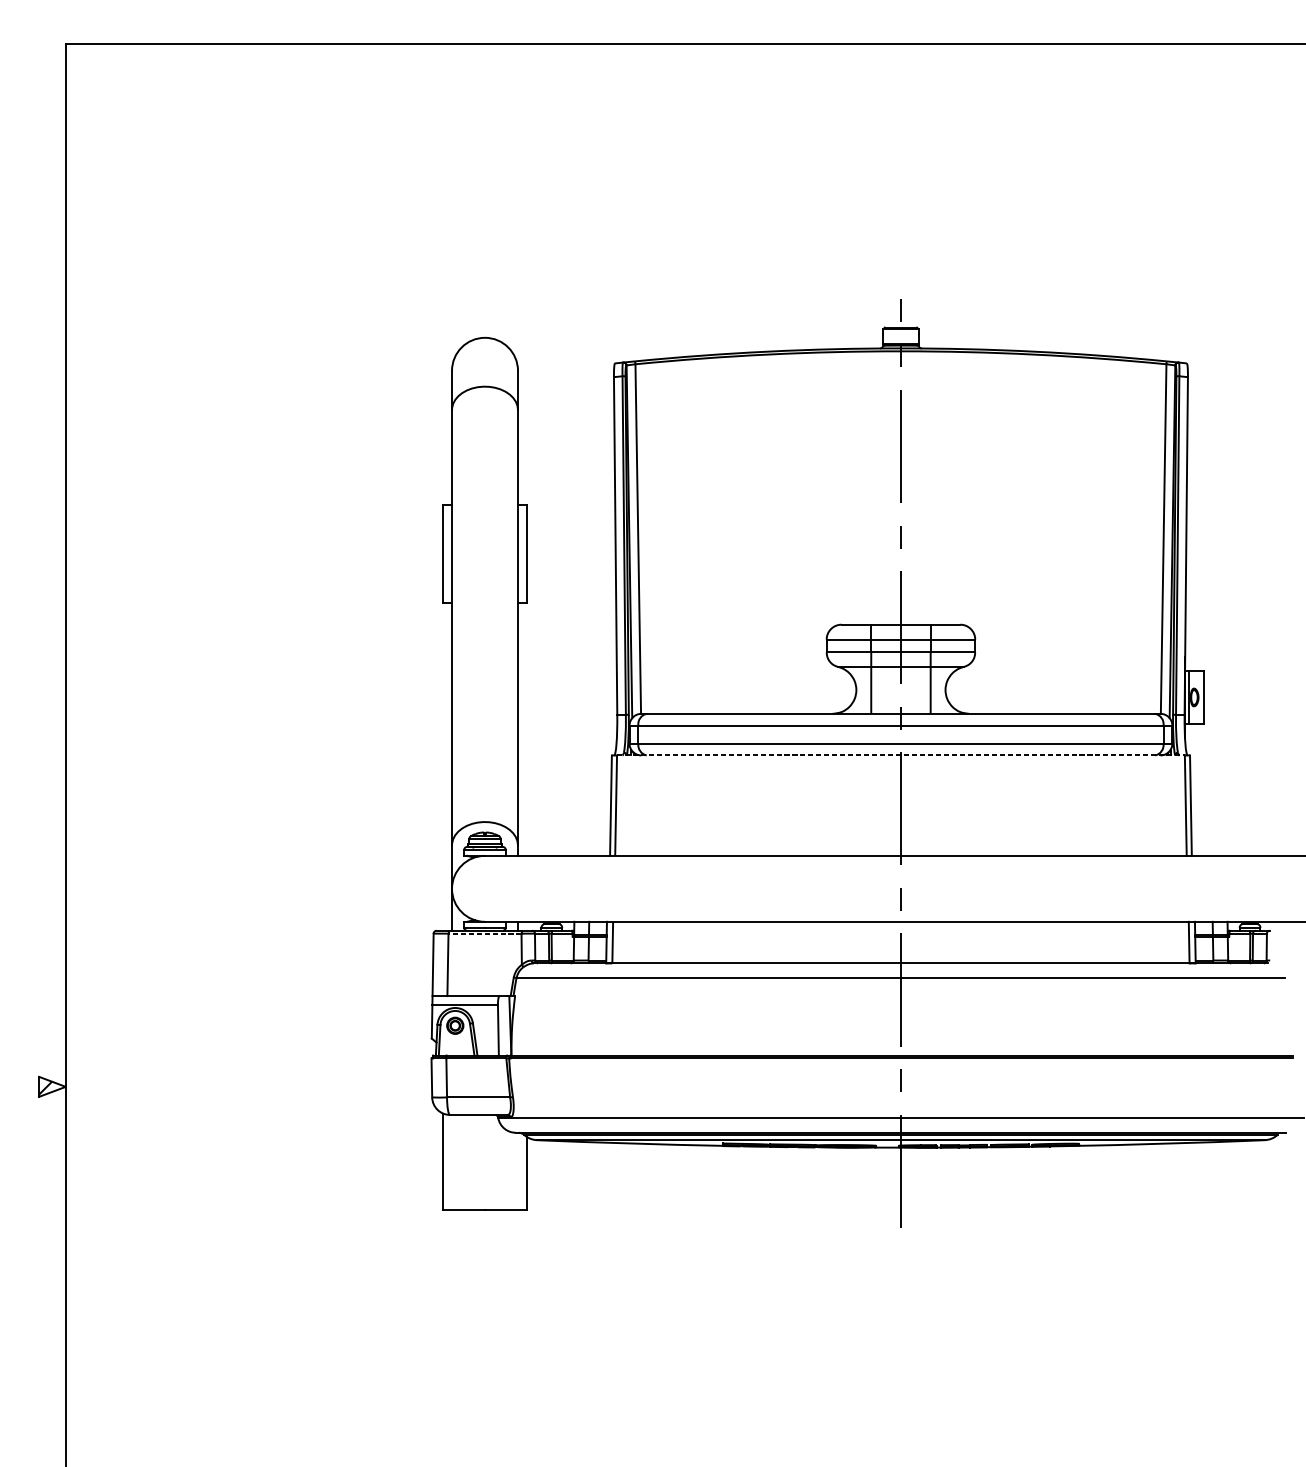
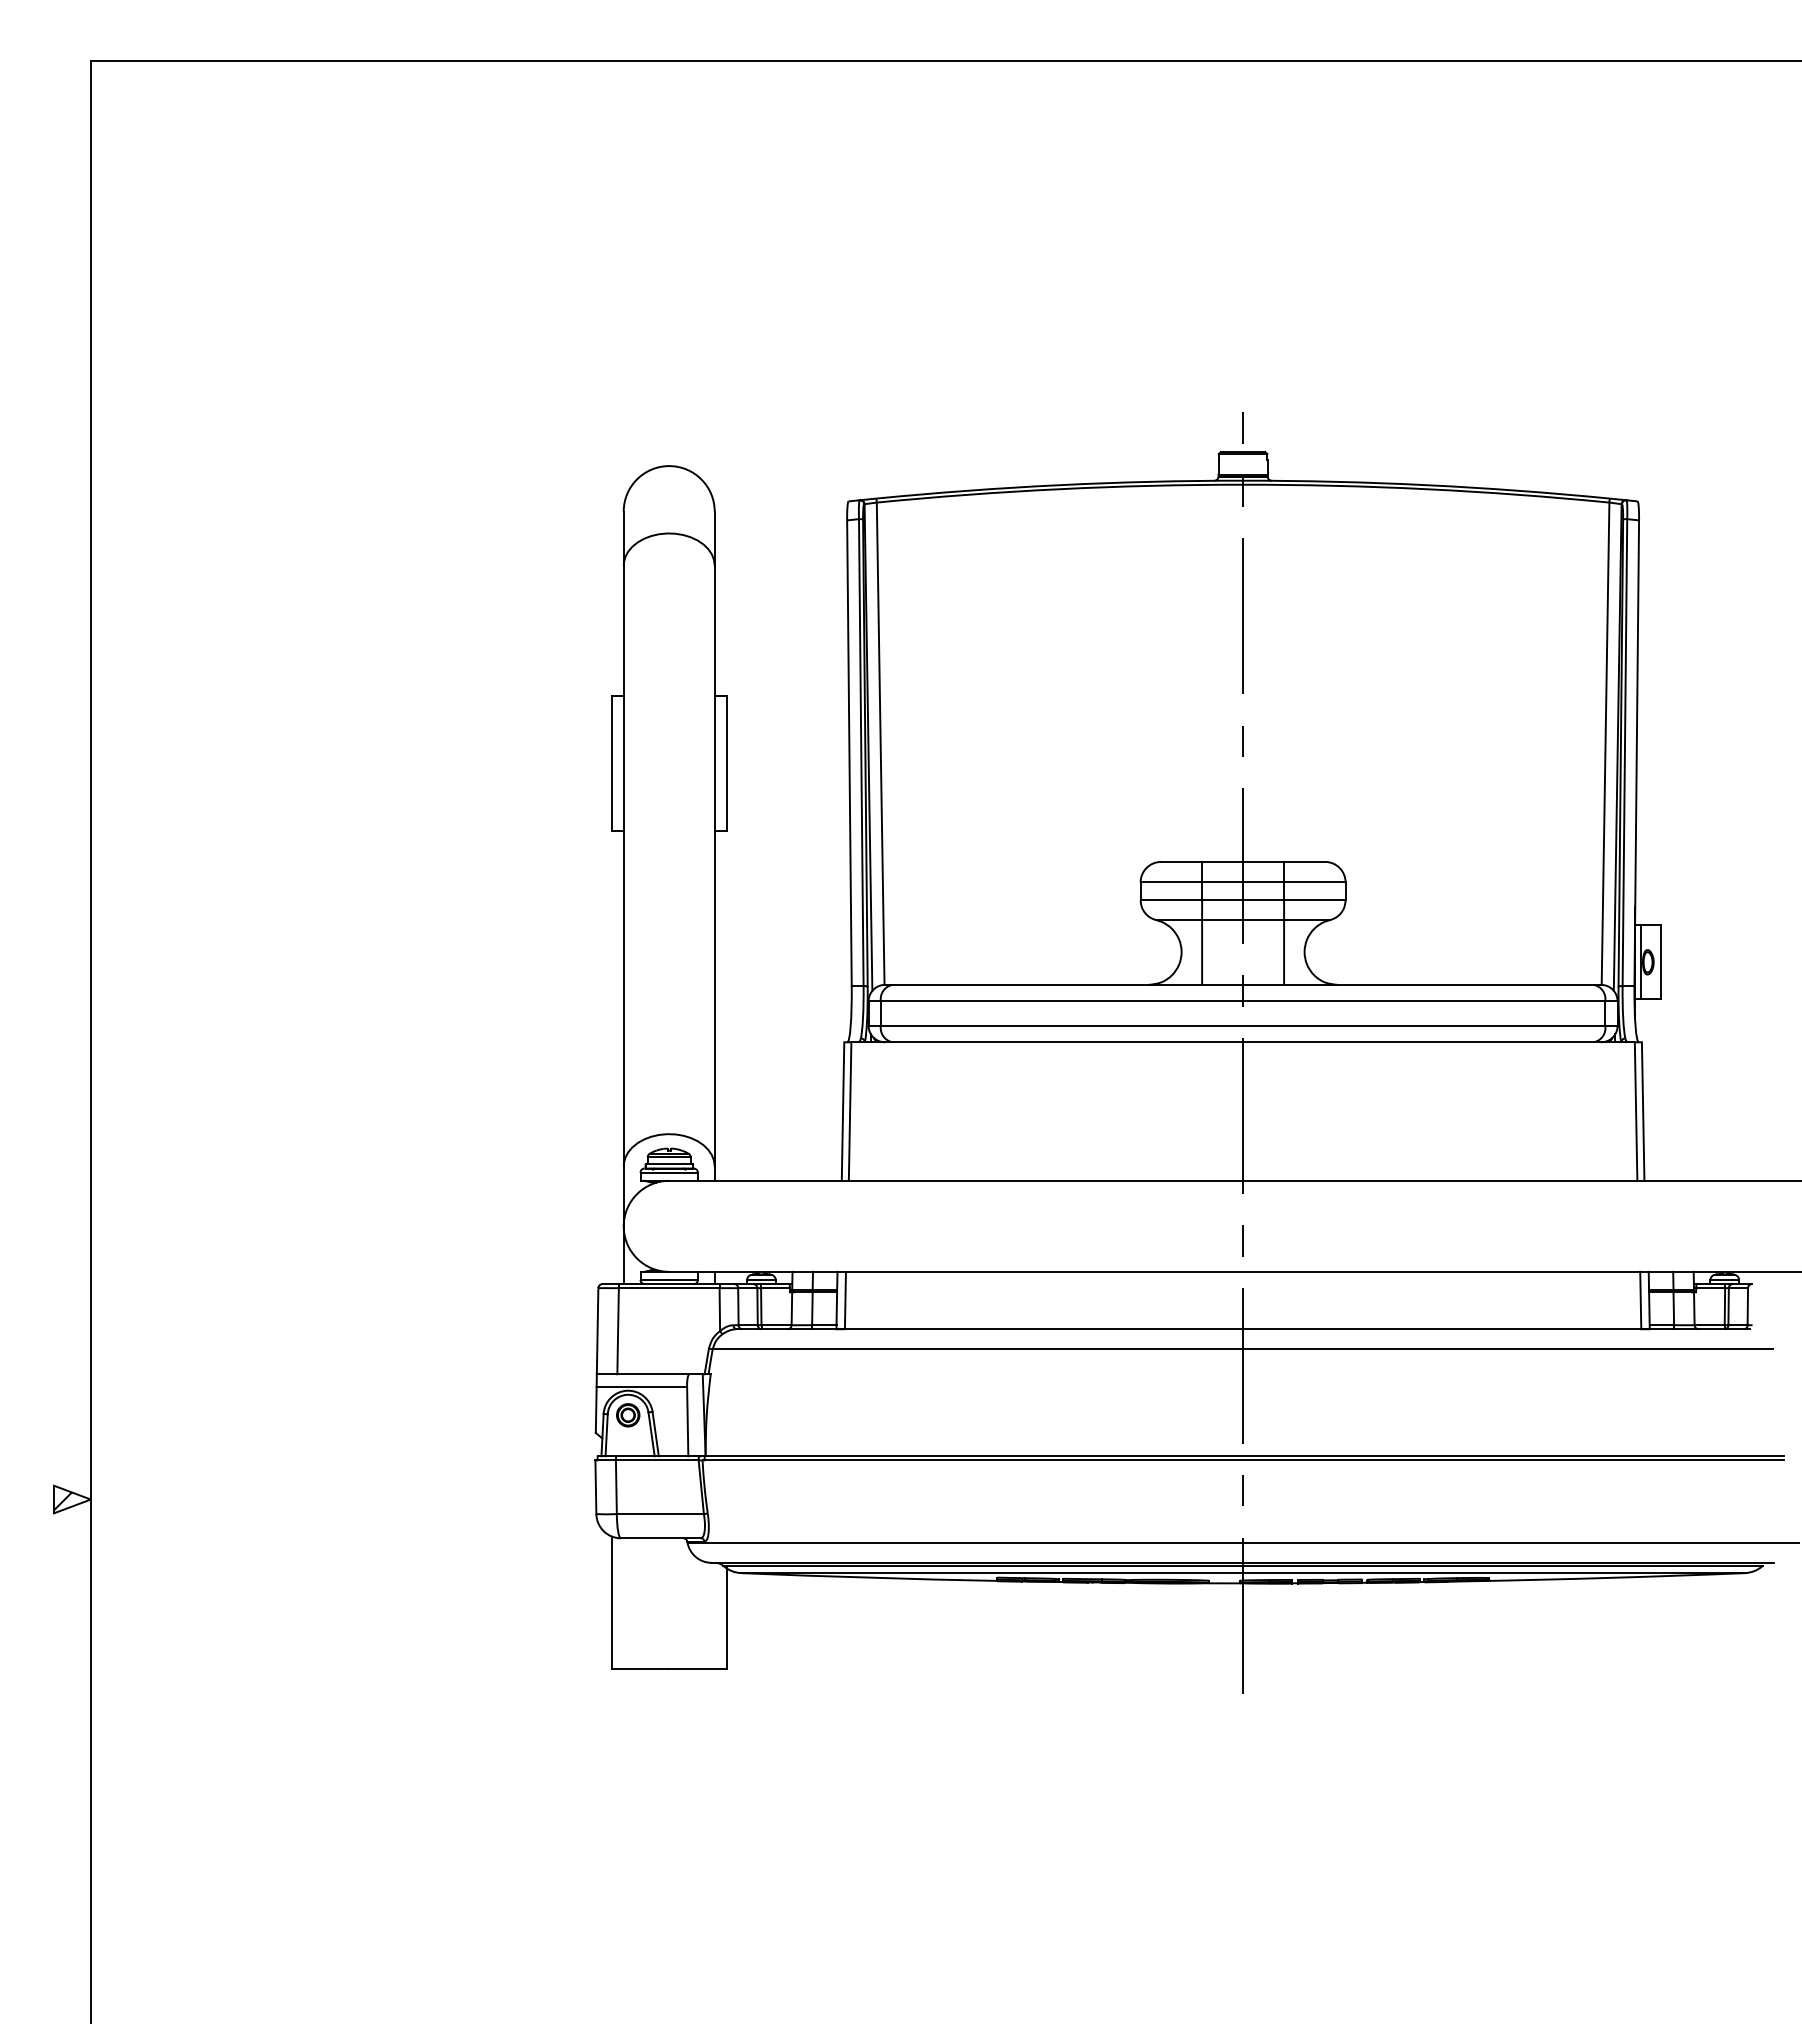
line: (901, 755) -> (1243, 1042), dashed -> solid
line: (484, 933) -> (668, 1288), dashed -> solid

